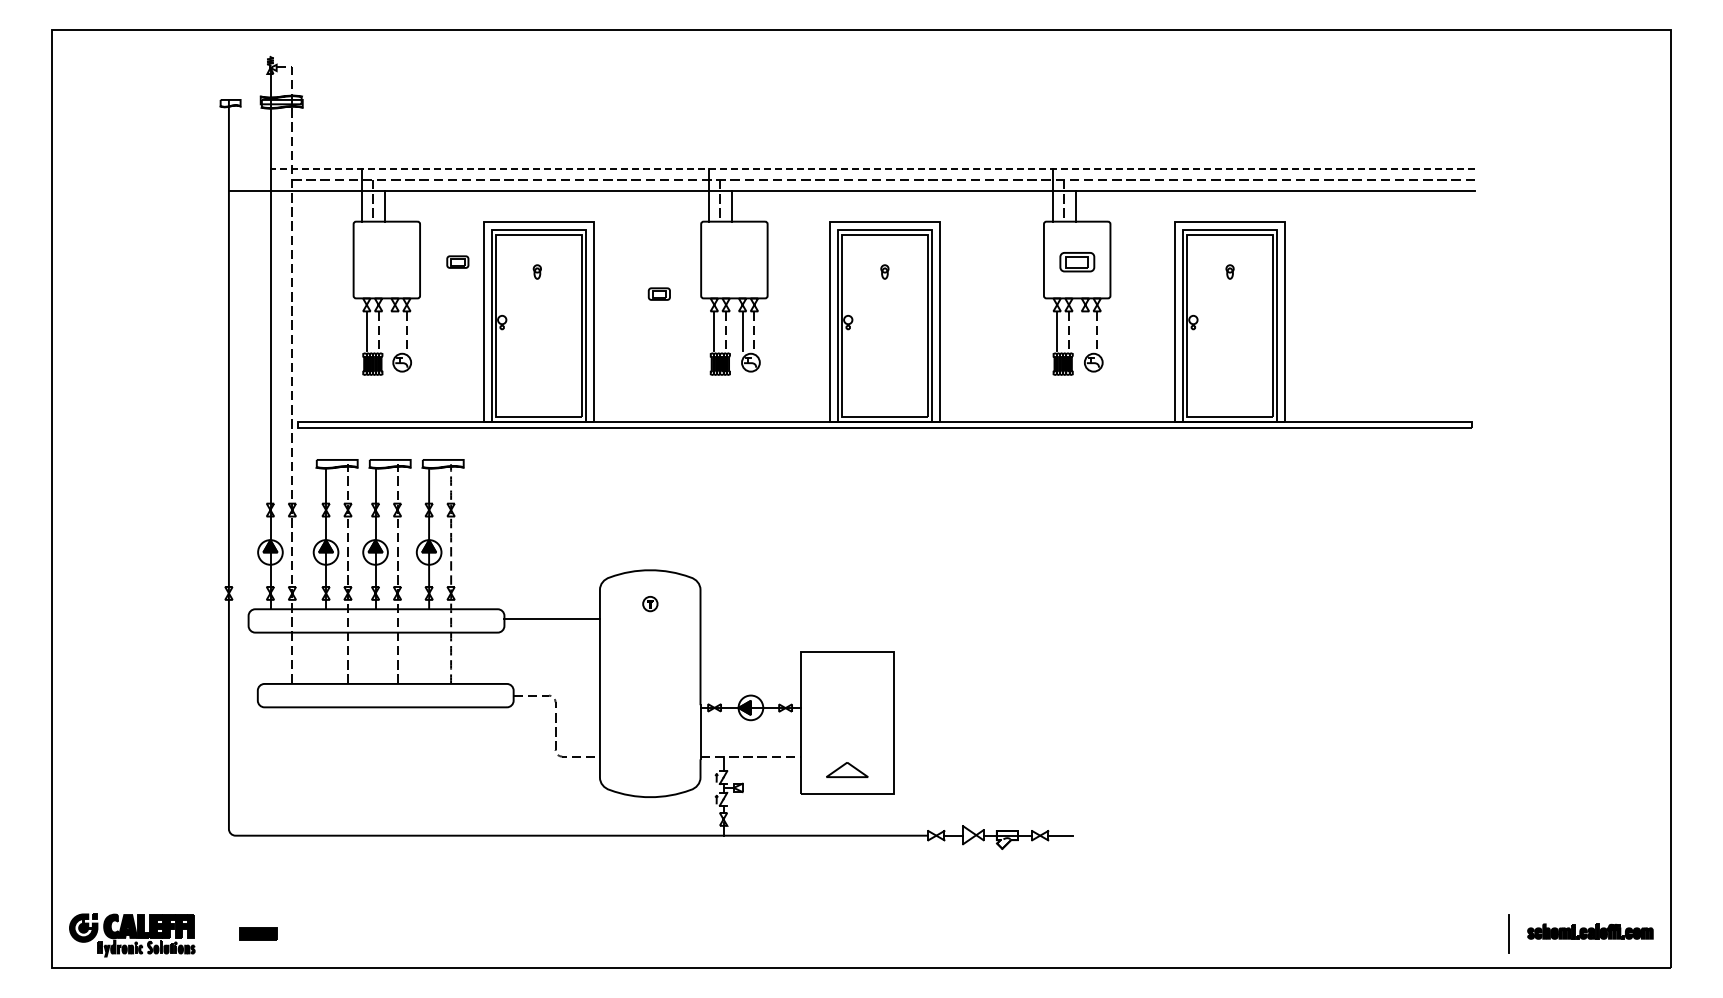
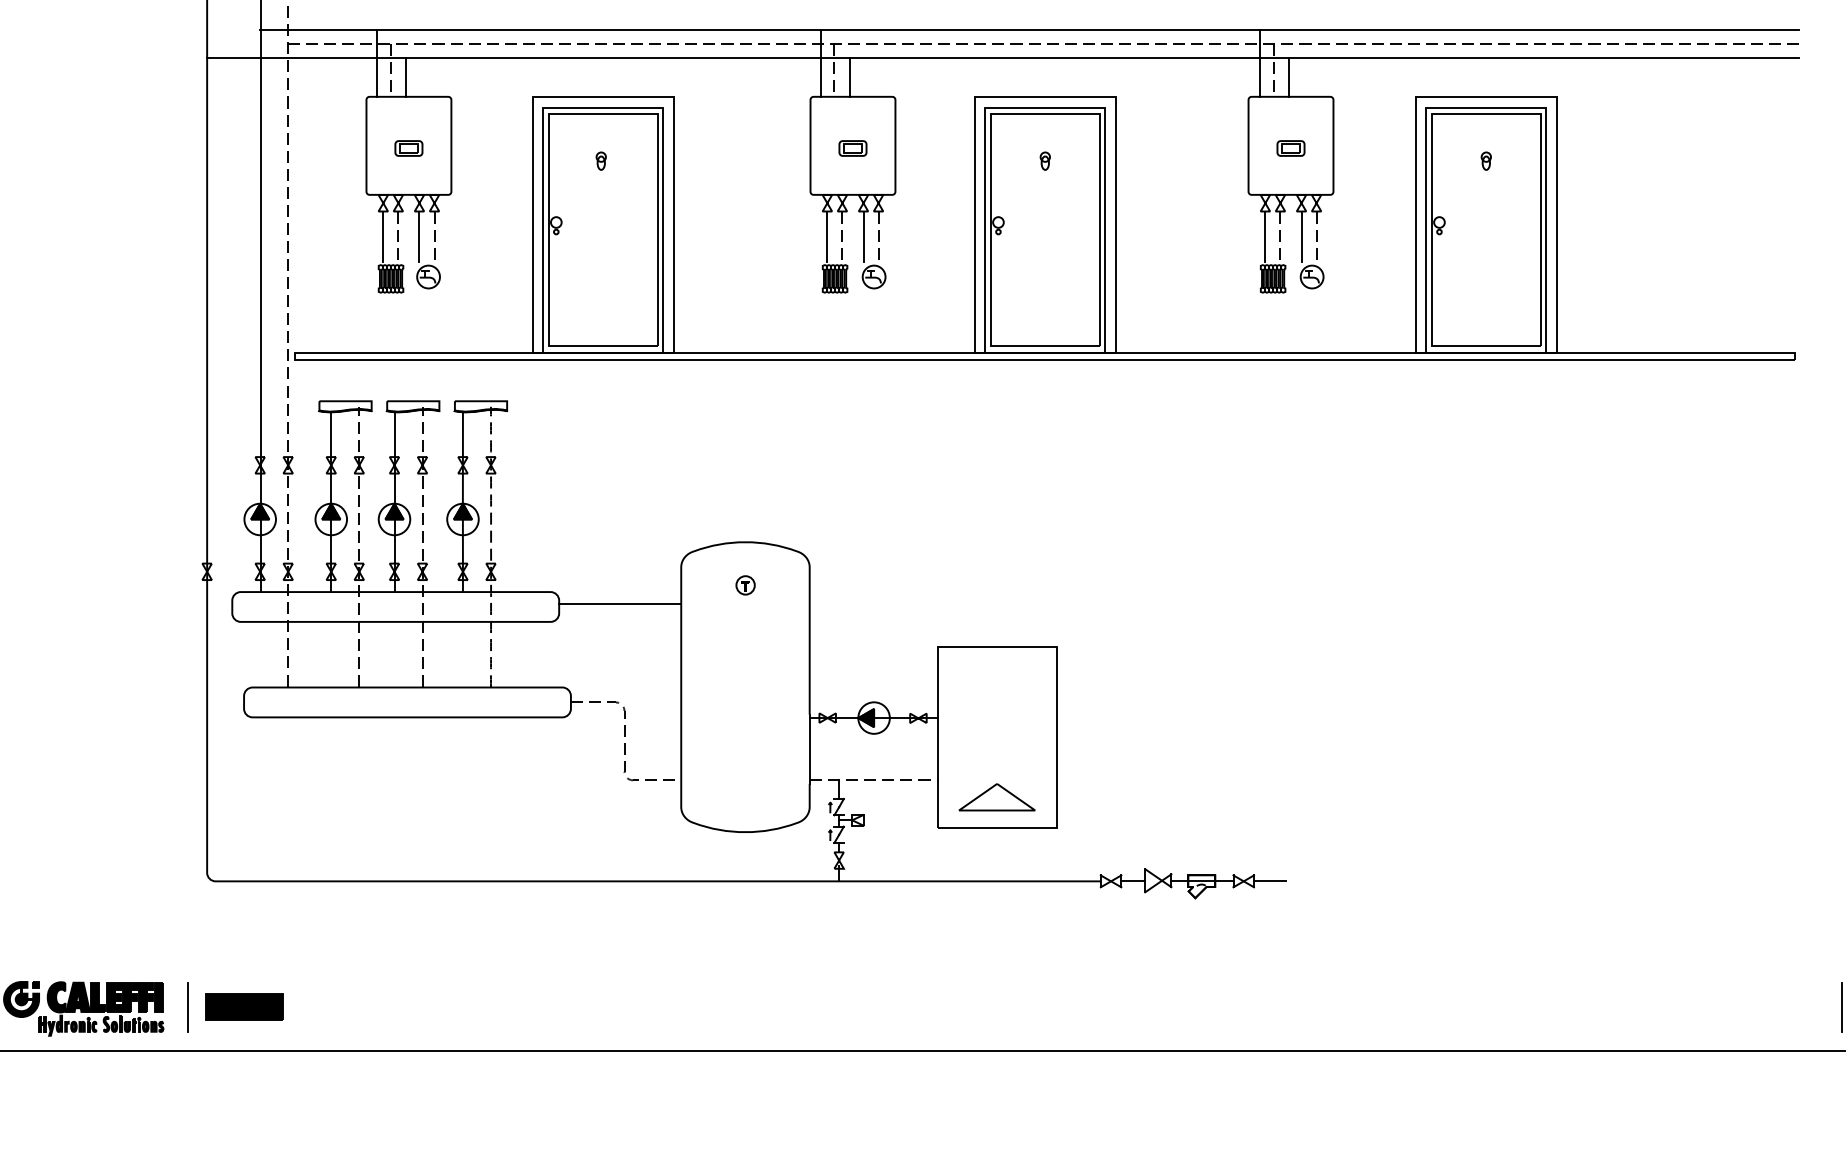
line: (872, 169) -> (1029, 30), dashed -> solid
part: (457, 261) -> (408, 147), moved
part: (1076, 261) -> (1290, 147), size x0.62
part: (658, 293) -> (851, 147), moved
line: (395, 330) -> (419, 235), added
line: (1085, 330) -> (1301, 235), added
part: (847, 769) -> (997, 796), size x1.43
line: (214, 933) -> (188, 1006), added
part: (258, 933) -> (244, 1006), size x1.67

